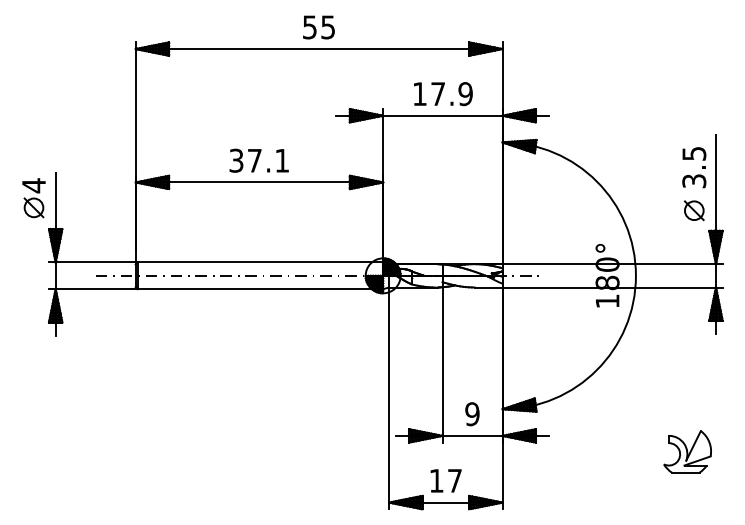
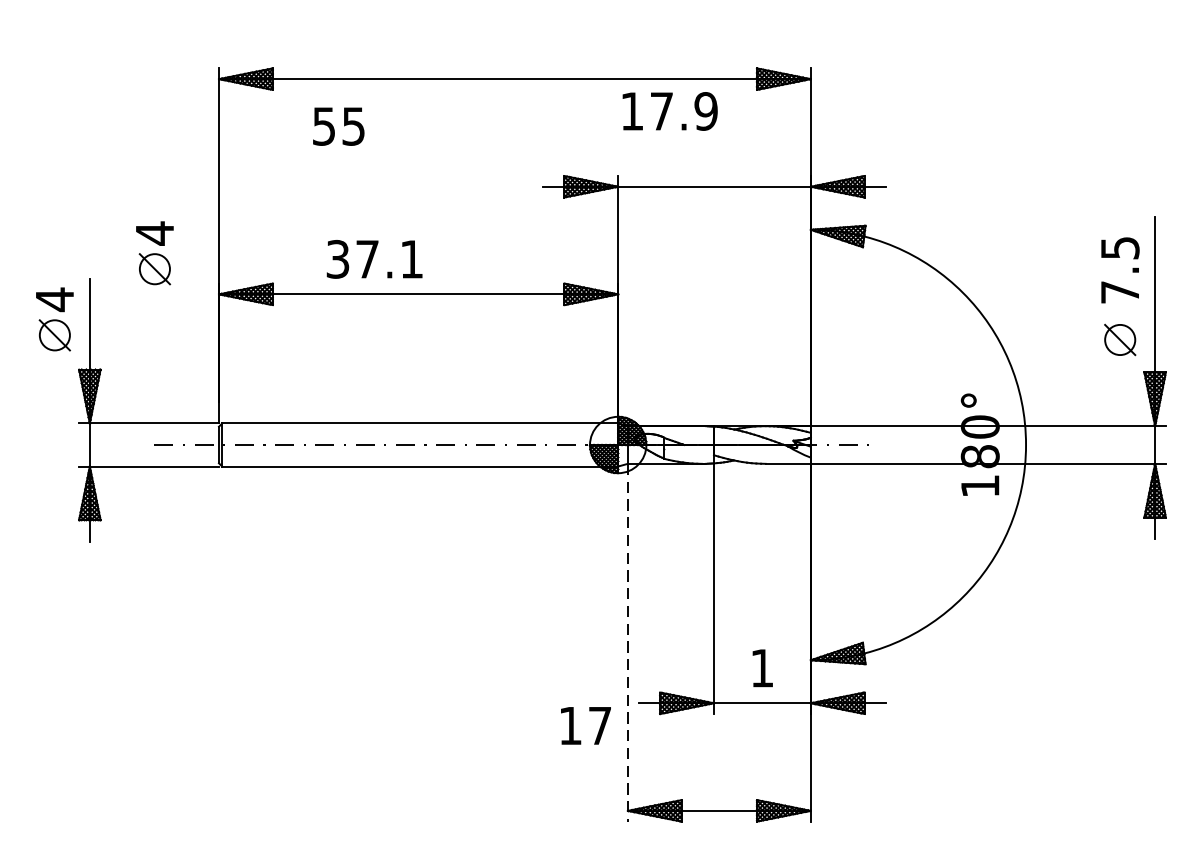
text: (318, 27) -> (338, 126), moved
text: (443, 94) -> (670, 112), moved
part: (95, 157) -> (154, 254), added
text: (258, 160) -> (373, 258), moved
text: (694, 181) -> (1120, 292), 3.5 -> 7.5
line: (389, 398) -> (628, 642), solid -> dashed
text: (472, 414) -> (762, 668), 9 -> 1
part: (687, 451) -> (1109, 728), removed
text: (445, 480) -> (584, 725), moved

